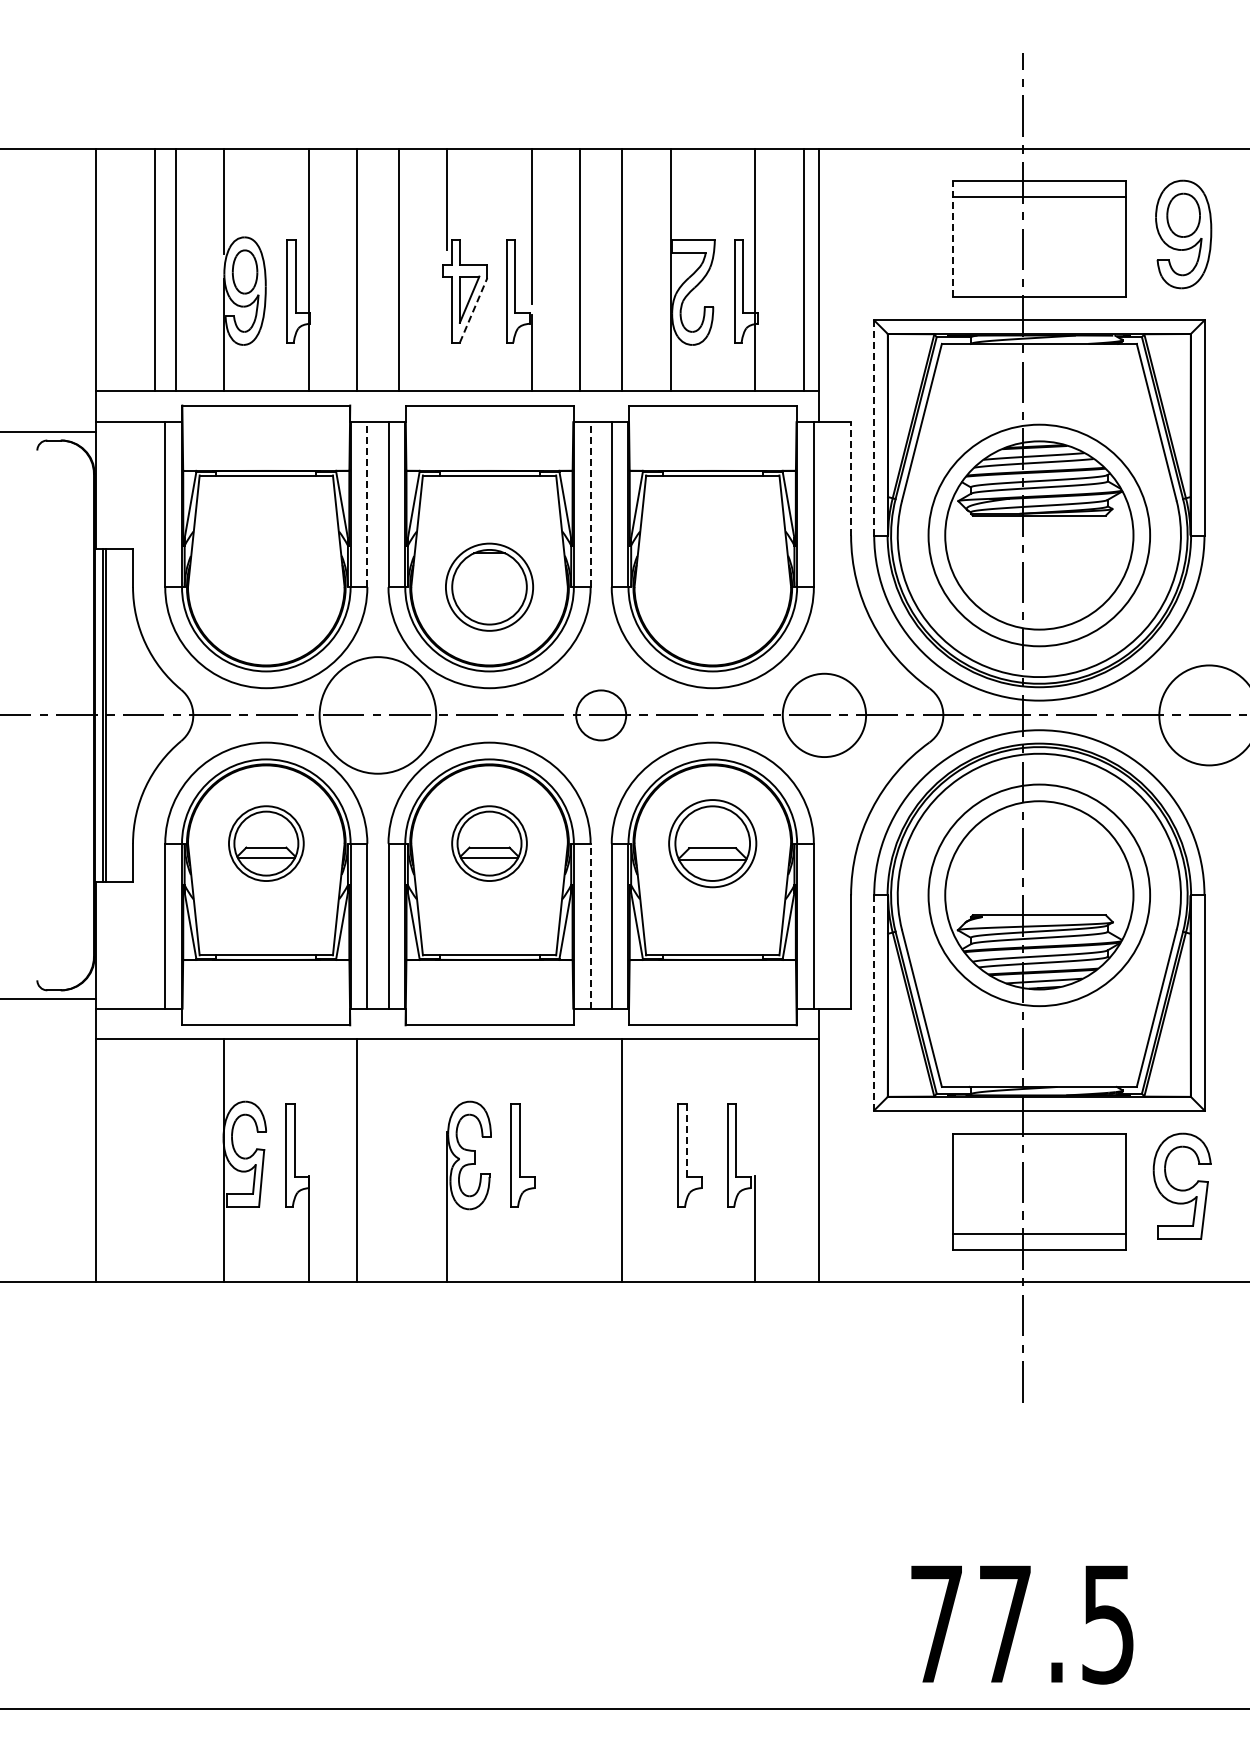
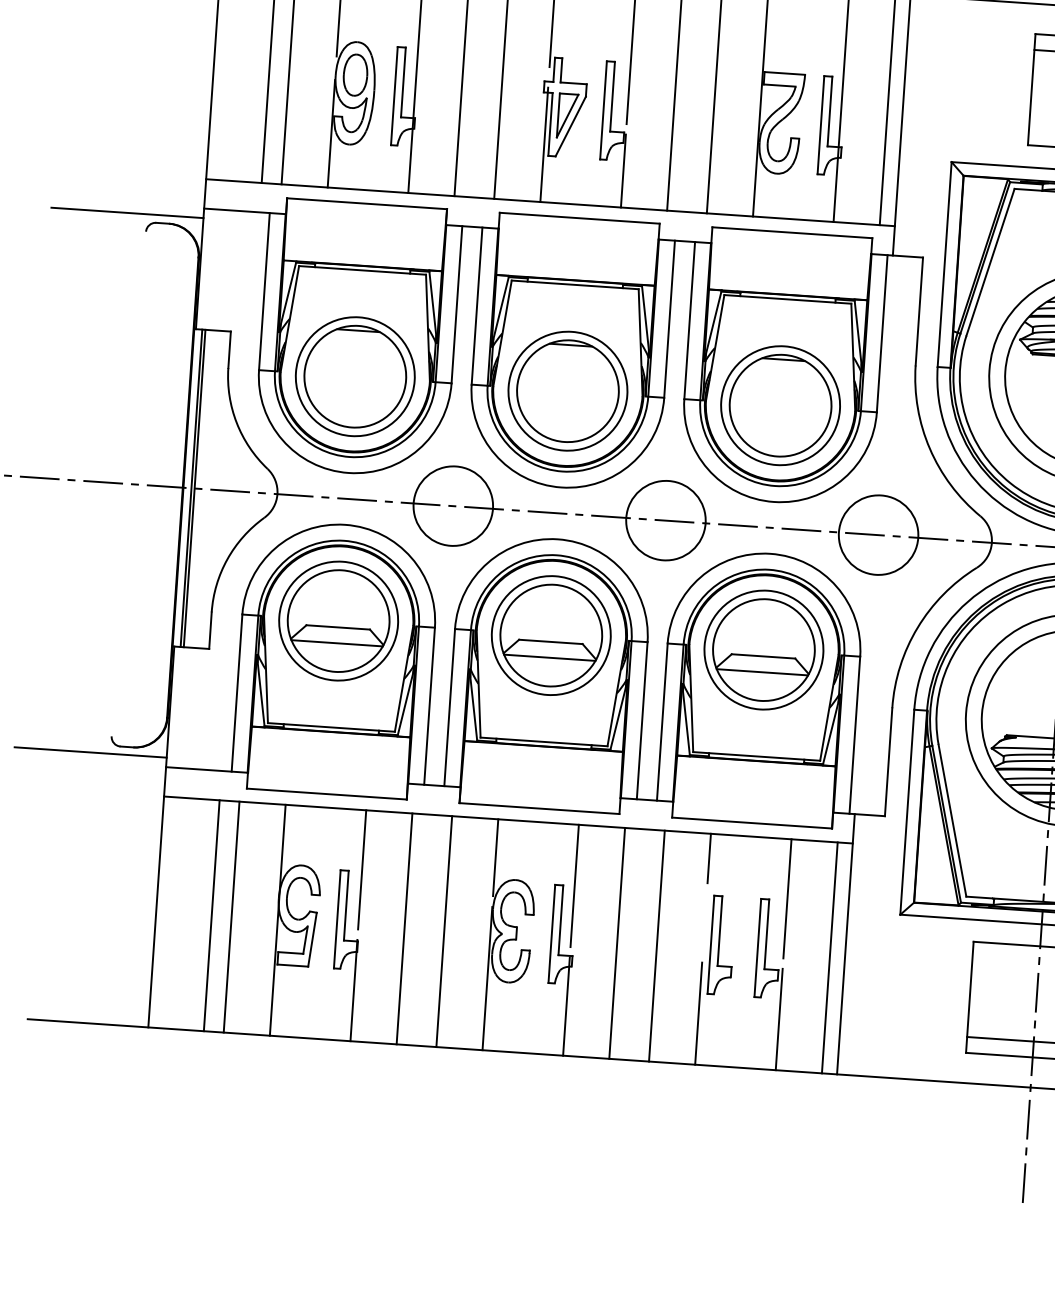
line: (952, 238) -> (1031, 89), dashed -> solid
line: (473, 309) -> (570, 125), dashed -> solid
line: (447, 331) -> (544, 144), added
line: (874, 427) -> (944, 264), dashed -> solid
line: (851, 478) -> (919, 311), dashed -> solid
line: (367, 504) -> (457, 304), dashed -> solid
line: (590, 504) -> (669, 319), dashed -> solid
part: (266, 587) -> (355, 377), added
part: (489, 587) -> (567, 391), size x1.43
part: (712, 587) -> (780, 406), added
circle: (377, 715) -> (452, 506), size x0.71
circle: (600, 715) -> (665, 520), size x1.67
part: (266, 843) -> (338, 620), size x1.67
part: (489, 843) -> (551, 635), size x1.67
part: (712, 843) -> (763, 649), size x1.43
line: (590, 925) -> (642, 720), dashed -> solid
line: (874, 1002) -> (907, 811), dashed -> solid
line: (670, 1065) -> (709, 858), added
line: (447, 1079) -> (495, 857), added
line: (308, 1101) -> (362, 869), added
line: (755, 1101) -> (787, 898), added
line: (531, 1103) -> (574, 885), added
line: (686, 1140) -> (719, 931), dashed -> solid
line: (154, 1160) -> (211, 915), added
line: (175, 1160) -> (231, 916), added
line: (398, 1160) -> (443, 931), added
line: (580, 1160) -> (617, 943), added
line: (803, 1160) -> (829, 957), added
line: (670, 1227) -> (698, 1012), added
line: (531, 1229) -> (566, 1005), added

